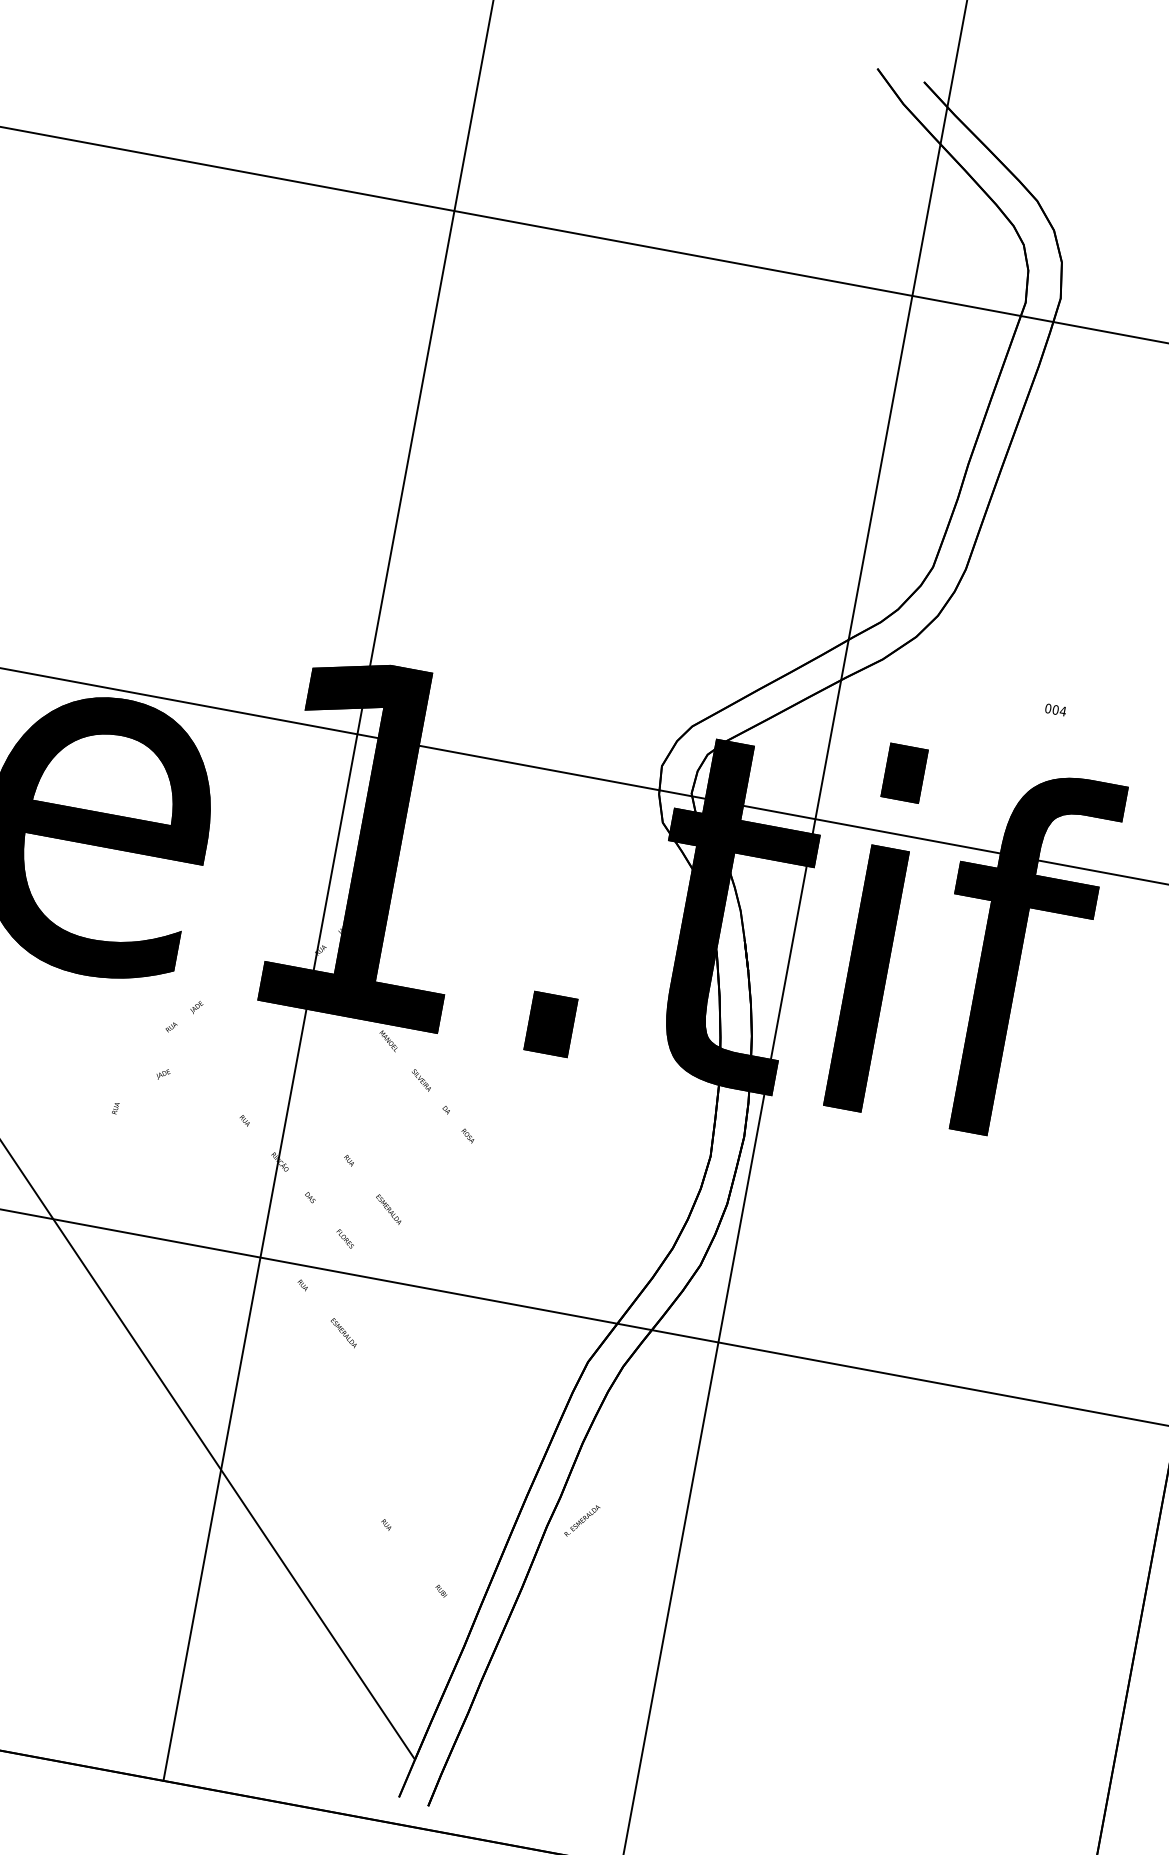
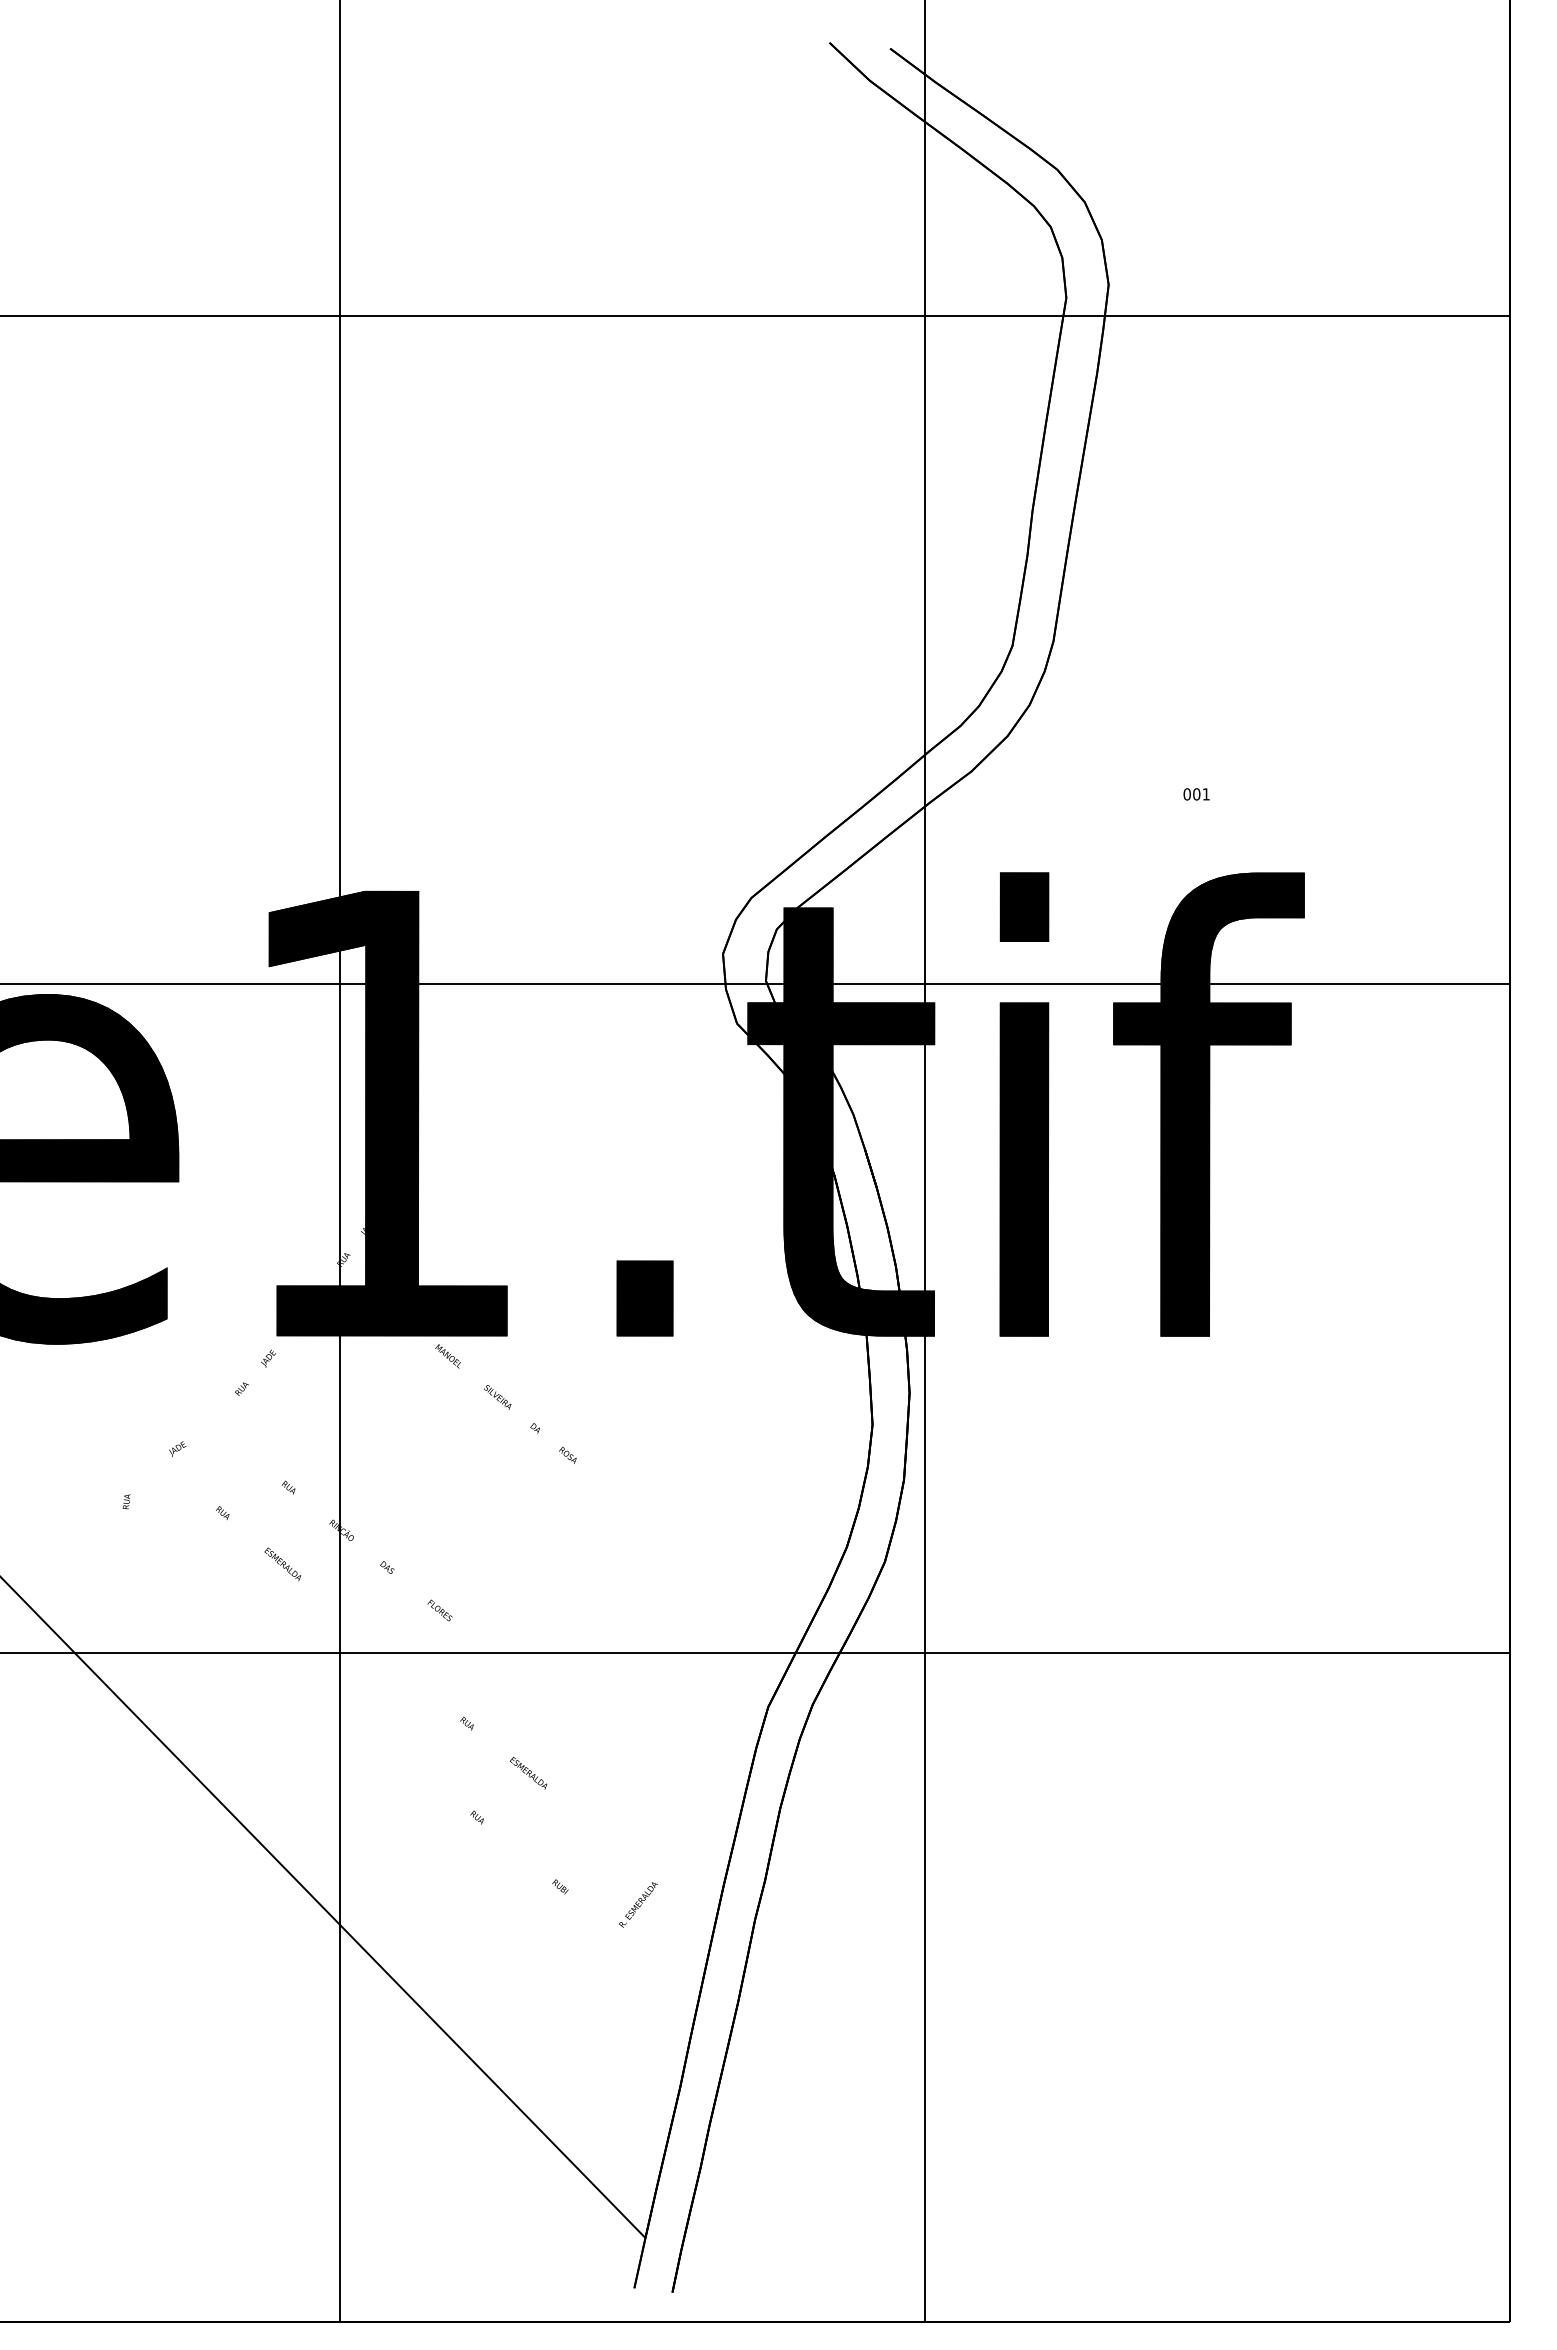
text: (1063, 711) -> (1206, 794), 004 -> 001
text: (184, 1016) -> (255, 1372), moved
text: (372, 1189) -> (258, 1543), moved
text: (326, 1313) -> (503, 1753), moved
text: (582, 1520) -> (638, 1904), moved
text: (414, 1558) -> (519, 1852), moved

